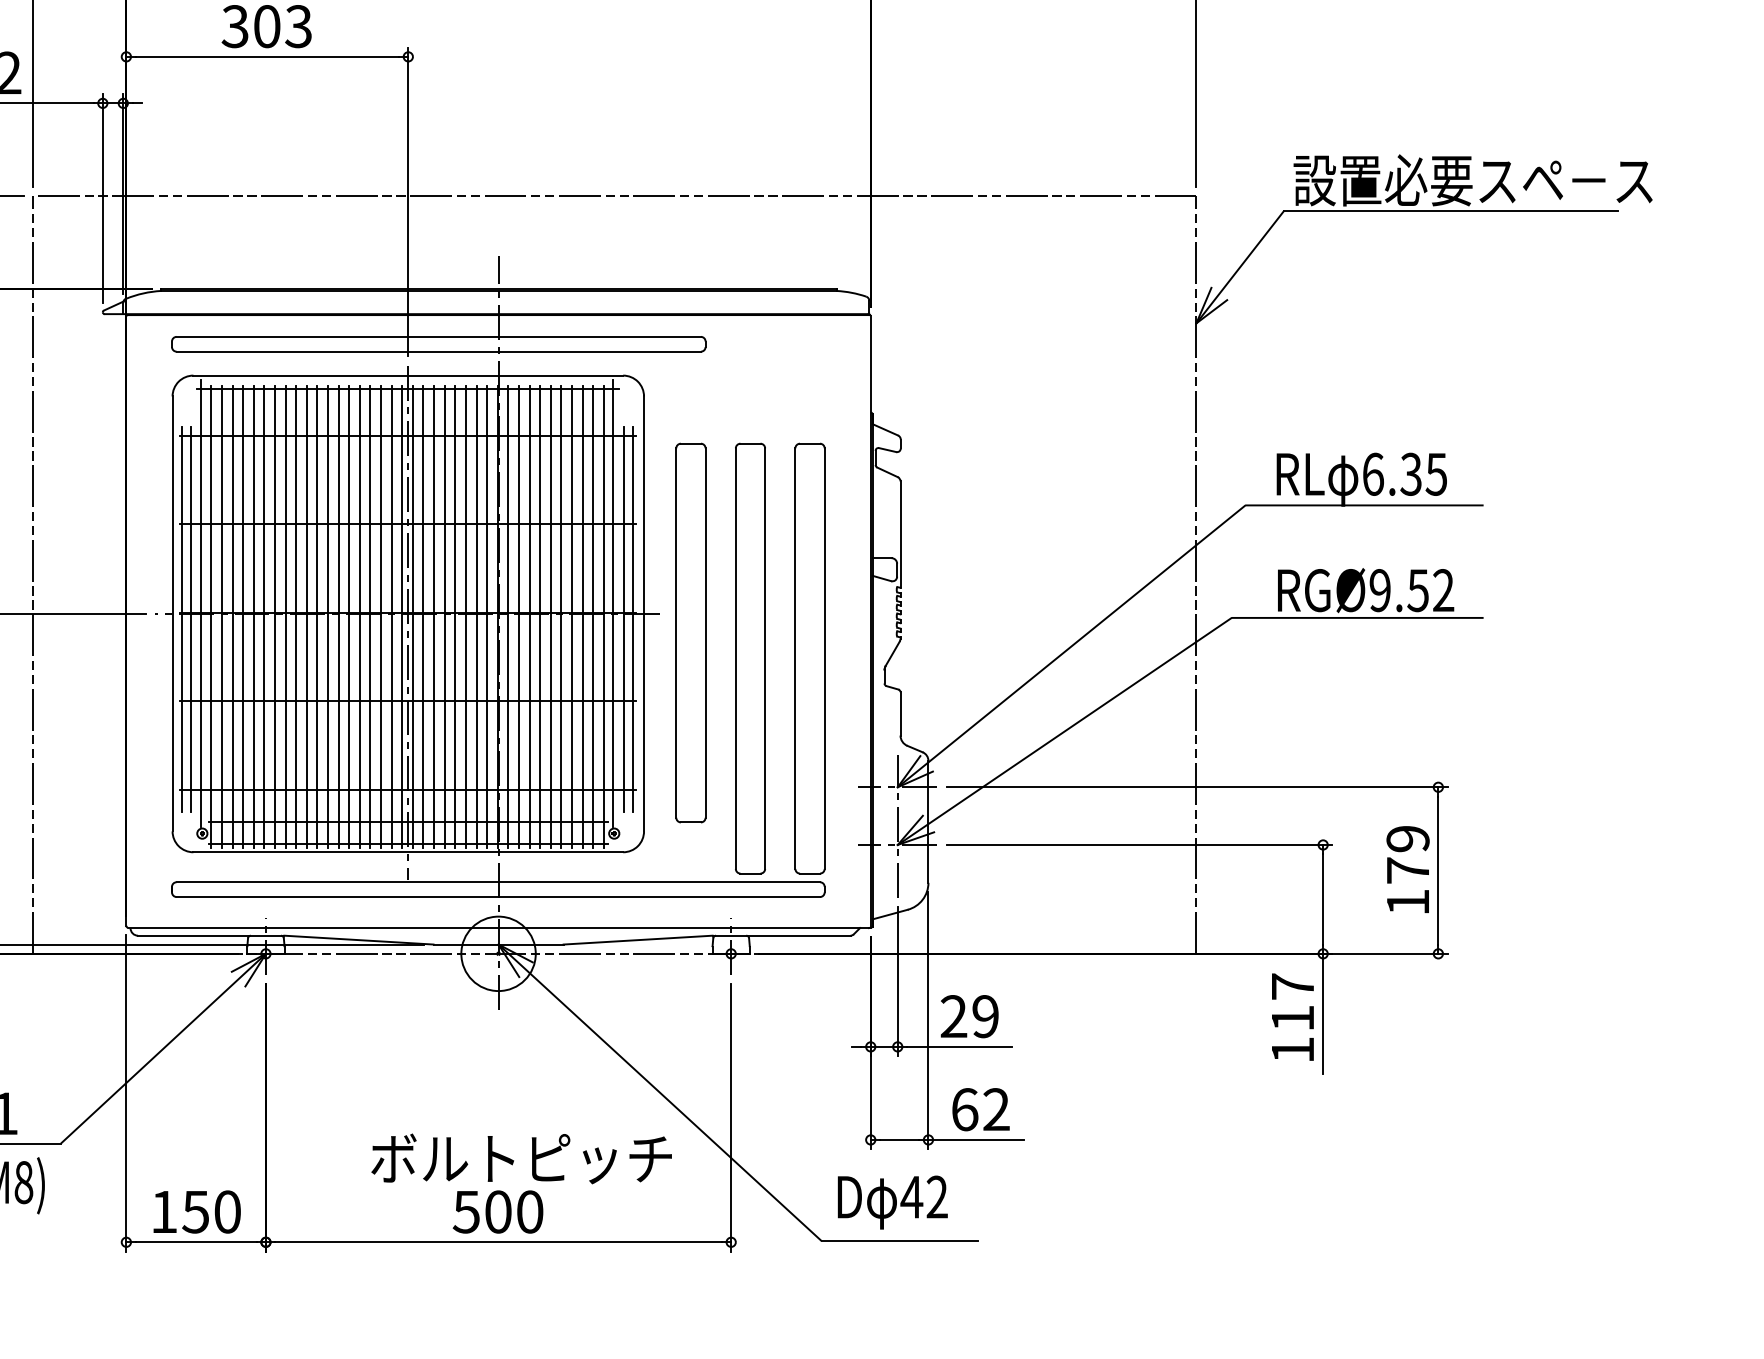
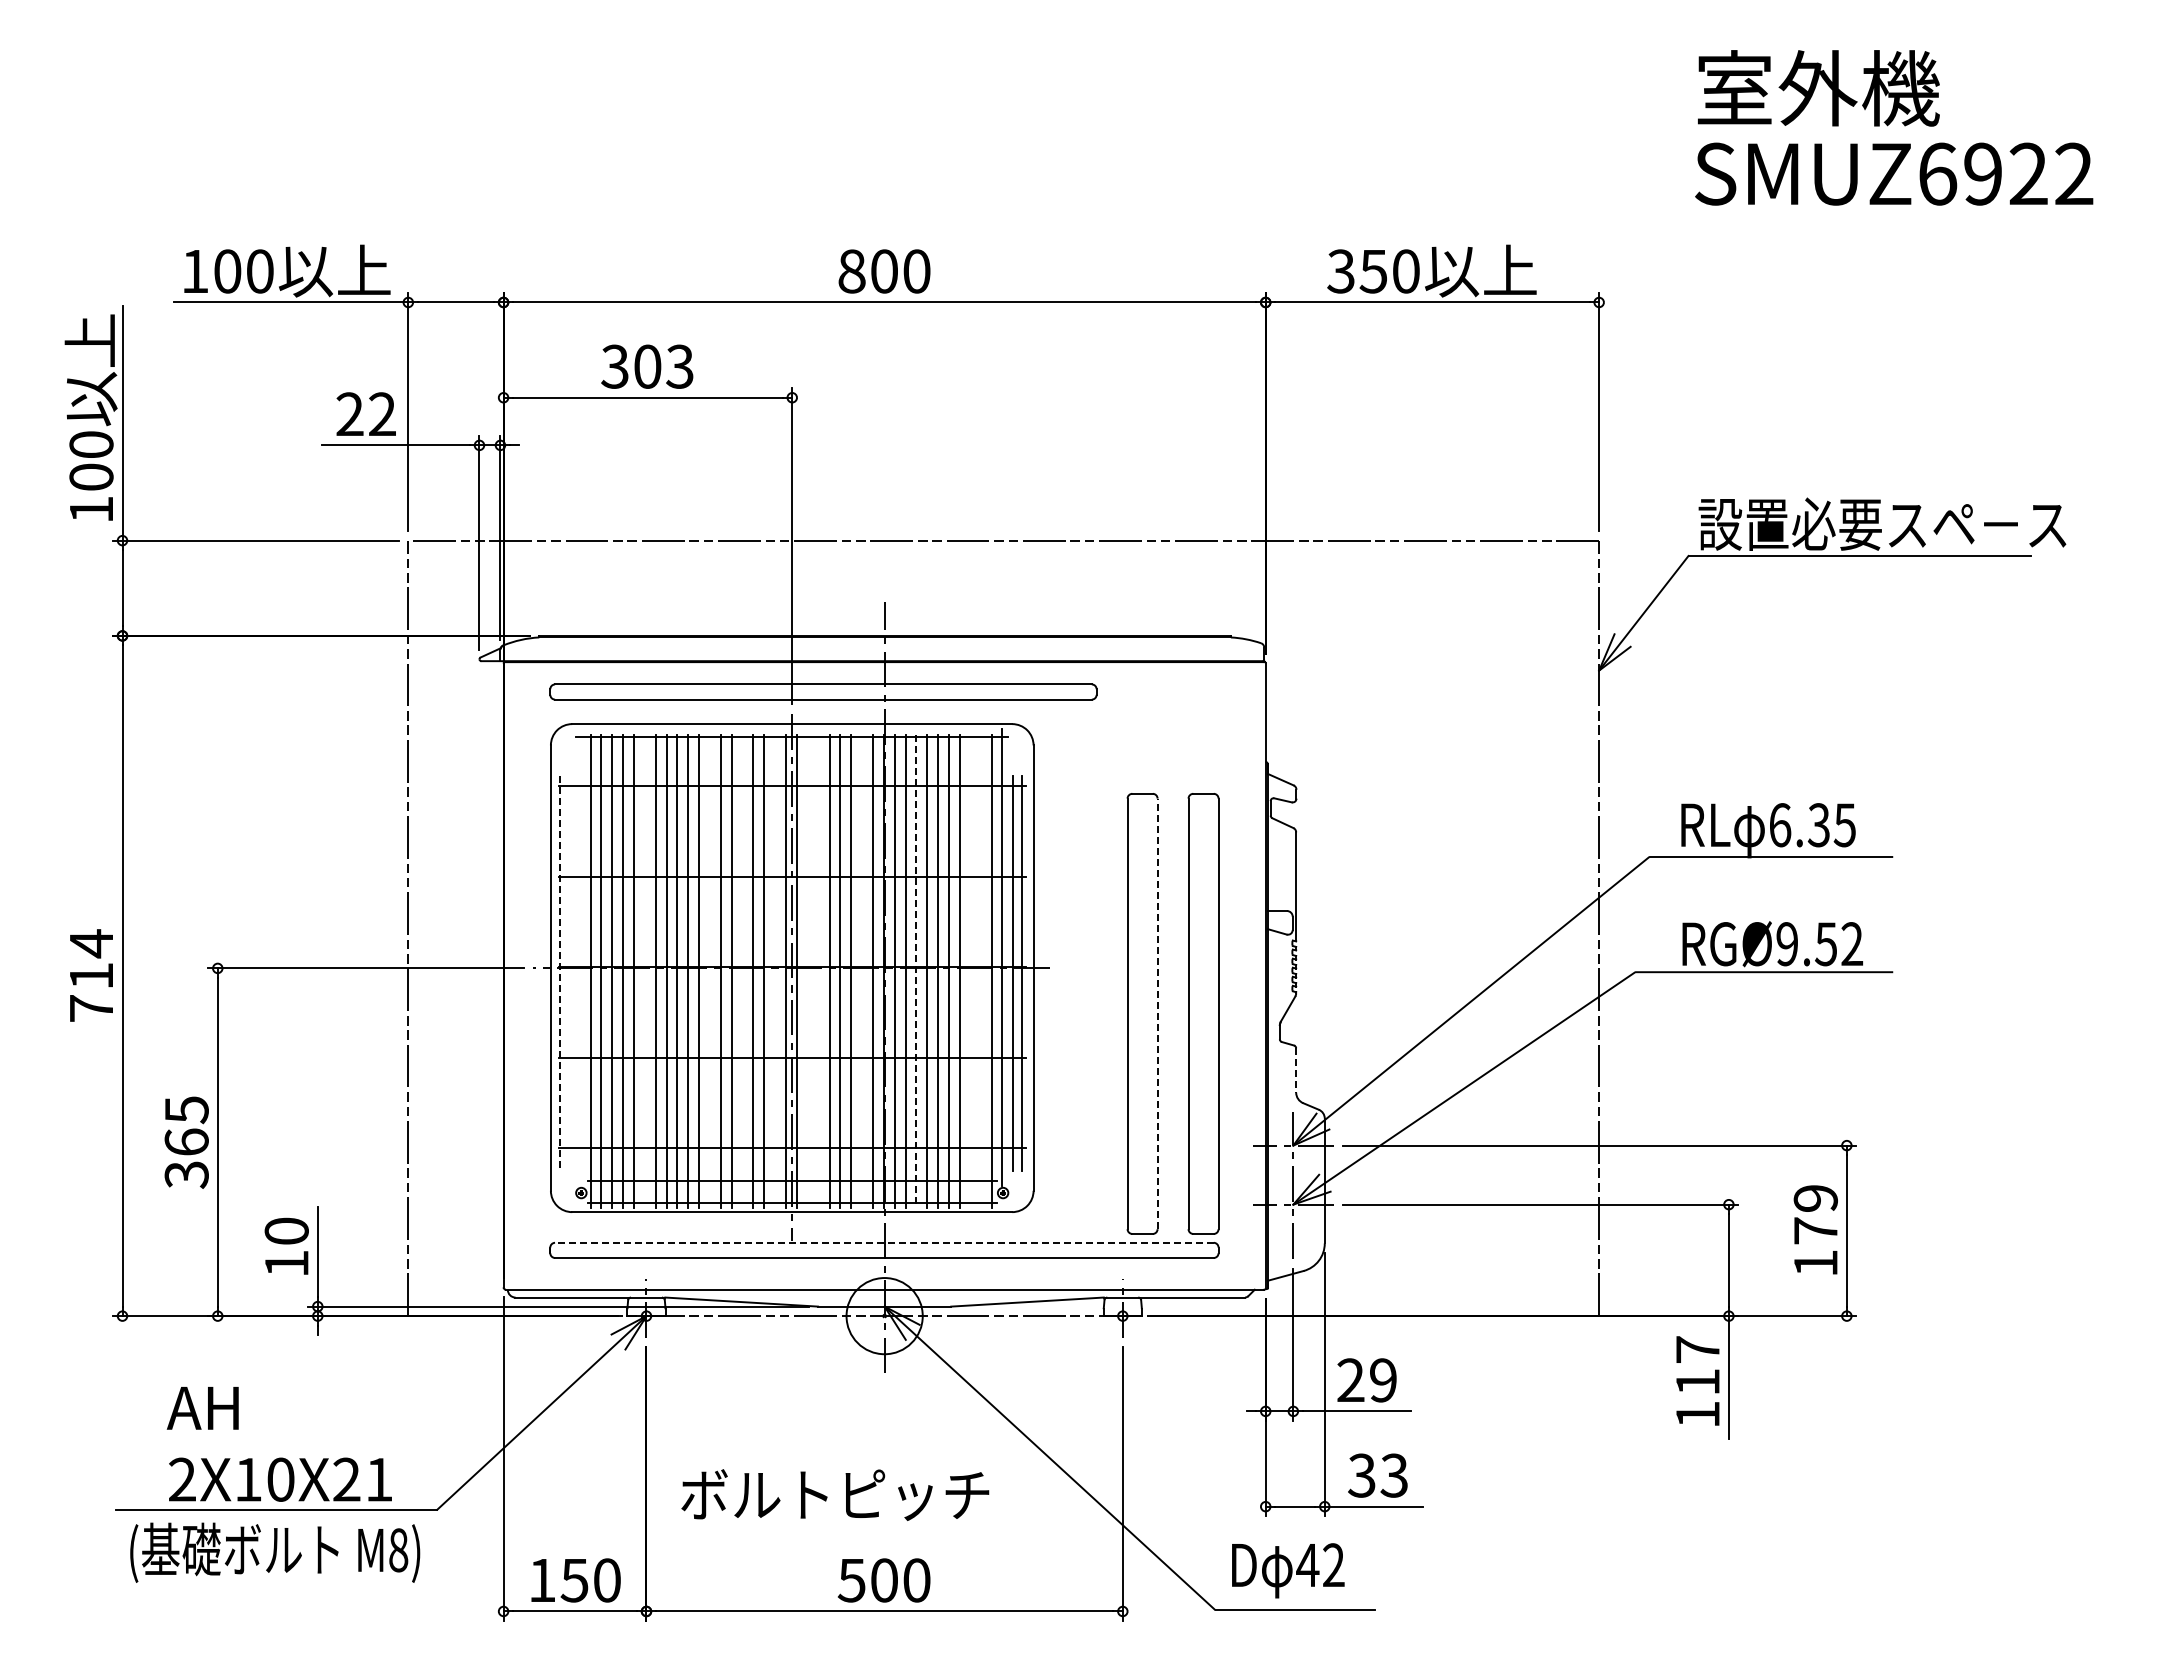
line: (201, 602) -> (580, 956), removed
line: (264, 617) -> (644, 971), removed
line: (328, 617) -> (710, 971), removed
line: (359, 617) -> (742, 971), removed
line: (391, 617) -> (775, 971), removed
line: (423, 617) -> (807, 971), removed
line: (433, 617) -> (818, 971), removed
line: (476, 617) -> (862, 971), removed
line: (529, 617) -> (916, 971), solid -> dashed
line: (582, 617) -> (970, 971), removed
line: (593, 617) -> (981, 971), removed
line: (190, 619) -> (569, 973), removed
line: (181, 620) -> (560, 974), solid -> dashed
part: (690, 632) -> (1081, 987), removed
line: (765, 658) -> (1157, 1013), solid -> dashed
line: (900, 713) -> (1296, 1070), solid -> dashed
line: (497, 881) -> (883, 1242), solid -> dashed
text: (979, 1109) -> (1377, 1475), 62 -> 33
text: (521, 1158) -> (835, 1494), moved

